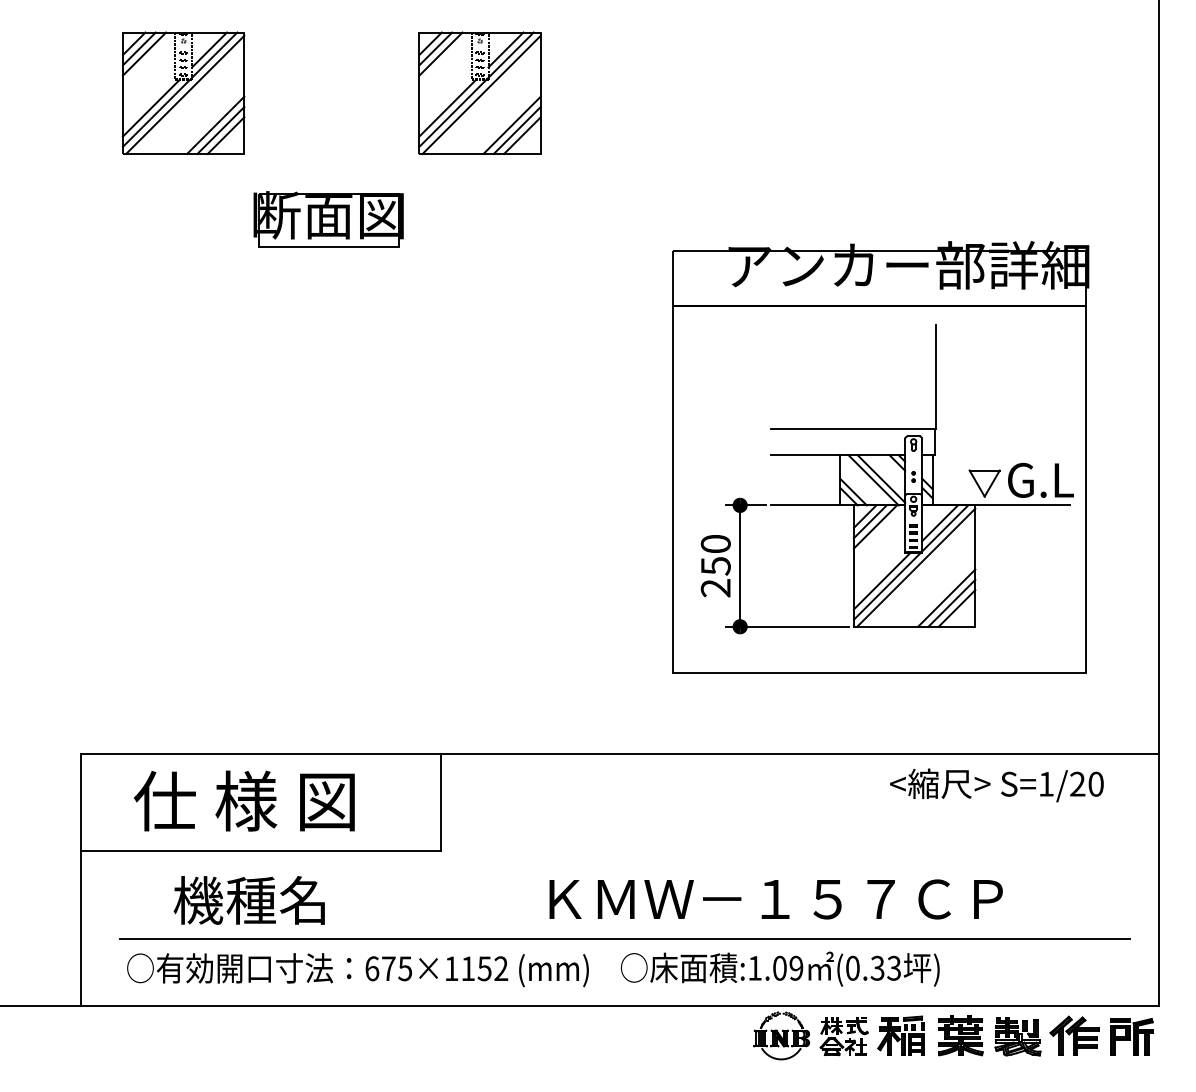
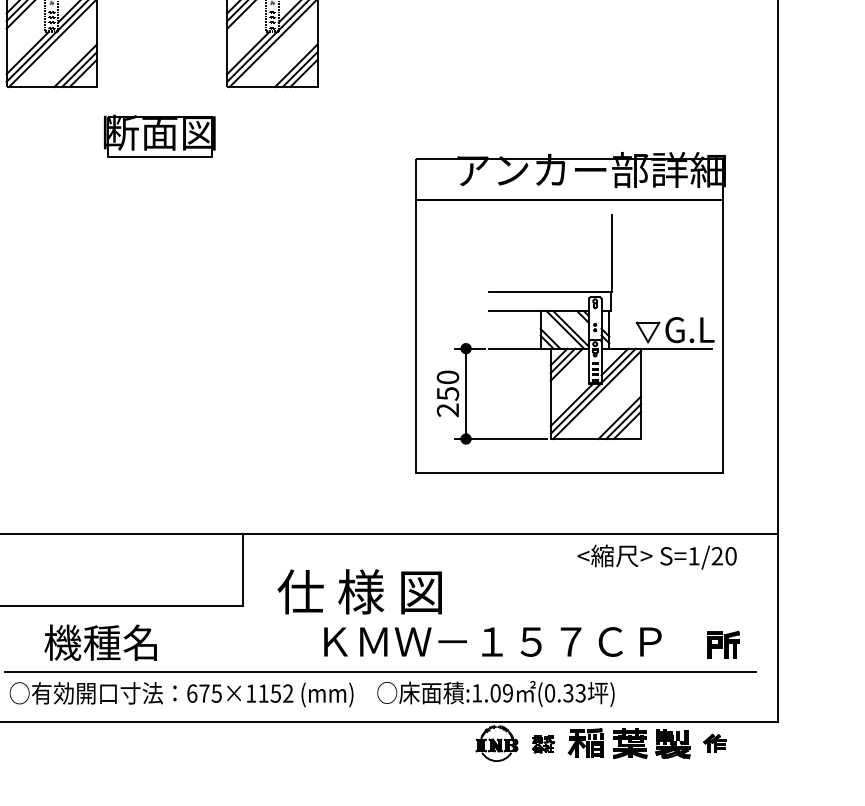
text: (243, 800) -> (359, 591), moved
part: (1074, 1035) -> (714, 743), size x0.6
part: (843, 1036) -> (543, 744), size x0.6
part: (1131, 1036) -> (723, 645), moved

